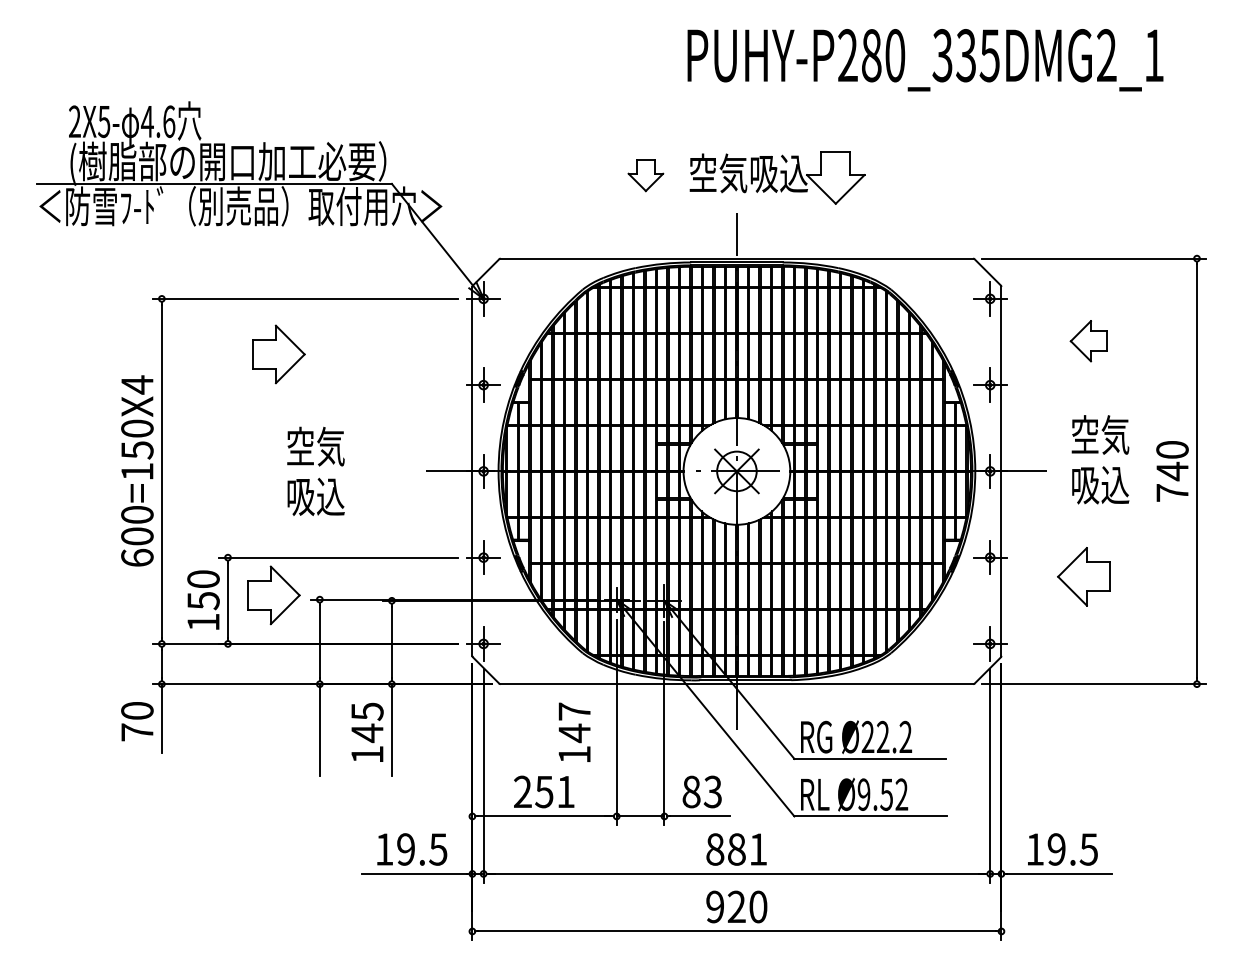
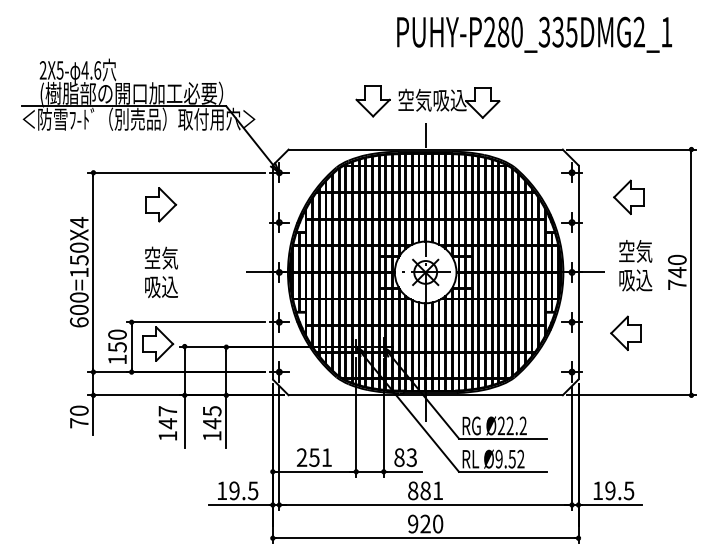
part: (644, 175) -> (372, 101), size x1.67
part: (1087, 339) -> (628, 196), size x1.43
text: (315, 471) -> (161, 272), moved
text: (573, 732) -> (167, 423), moved

